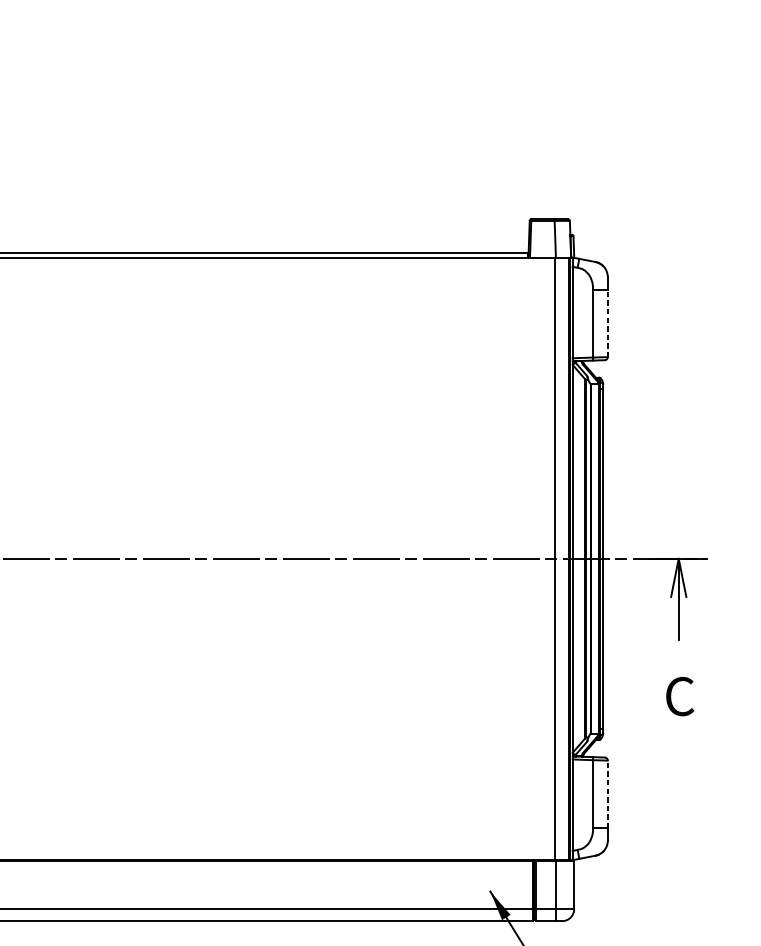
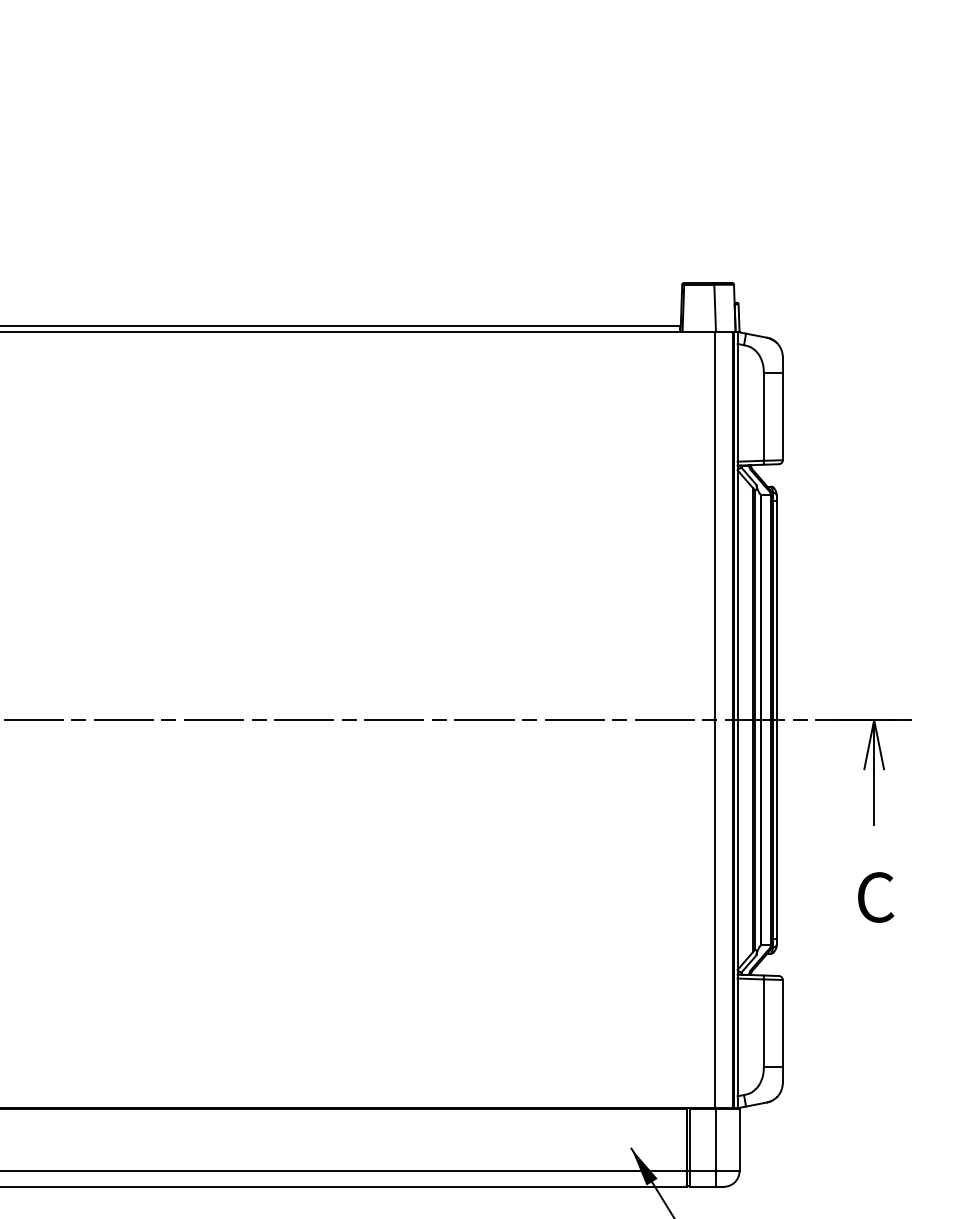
line: (607, 323) -> (782, 416), dashed -> solid
line: (607, 794) -> (782, 1023), dashed -> solid

